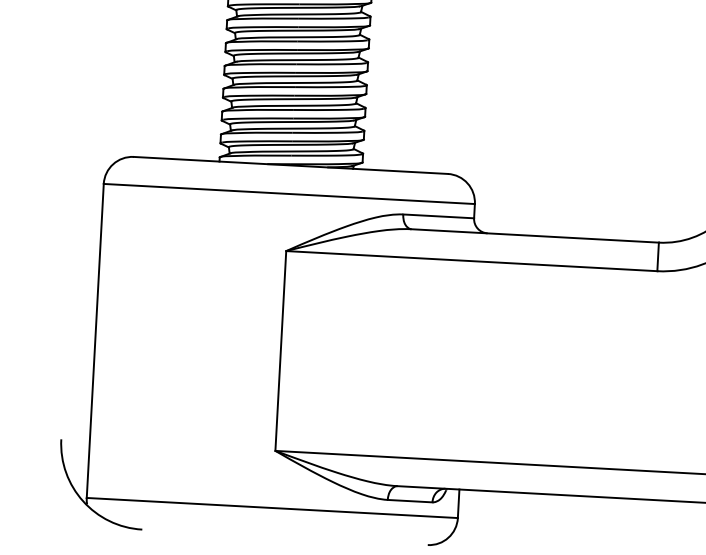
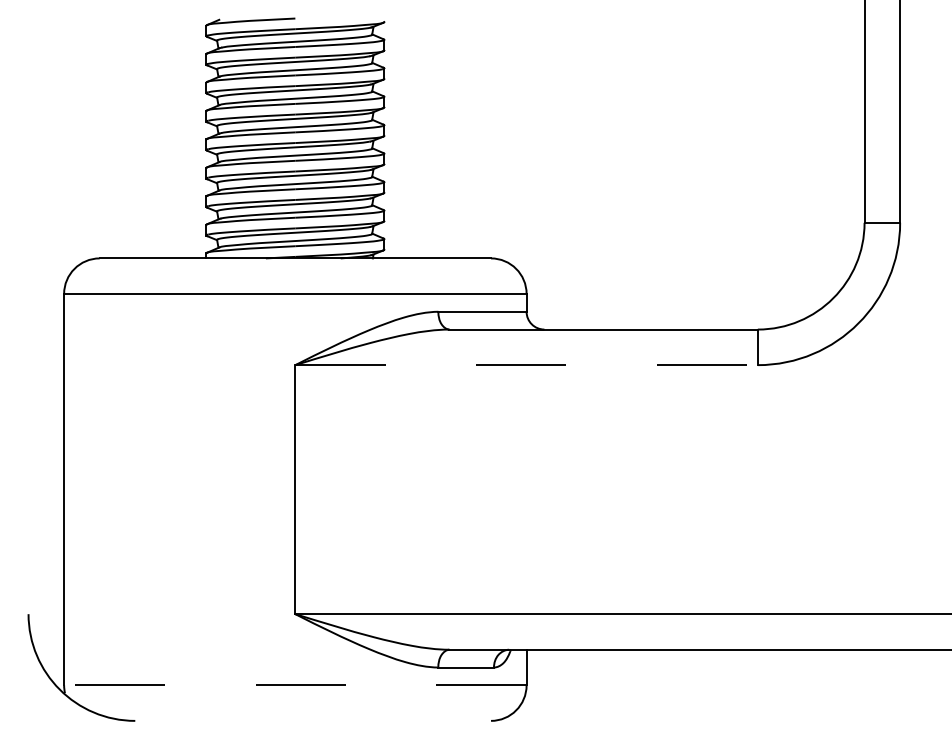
line: (472, 261) -> (527, 365), solid -> dashed
line: (271, 508) -> (294, 685), solid -> dashed

